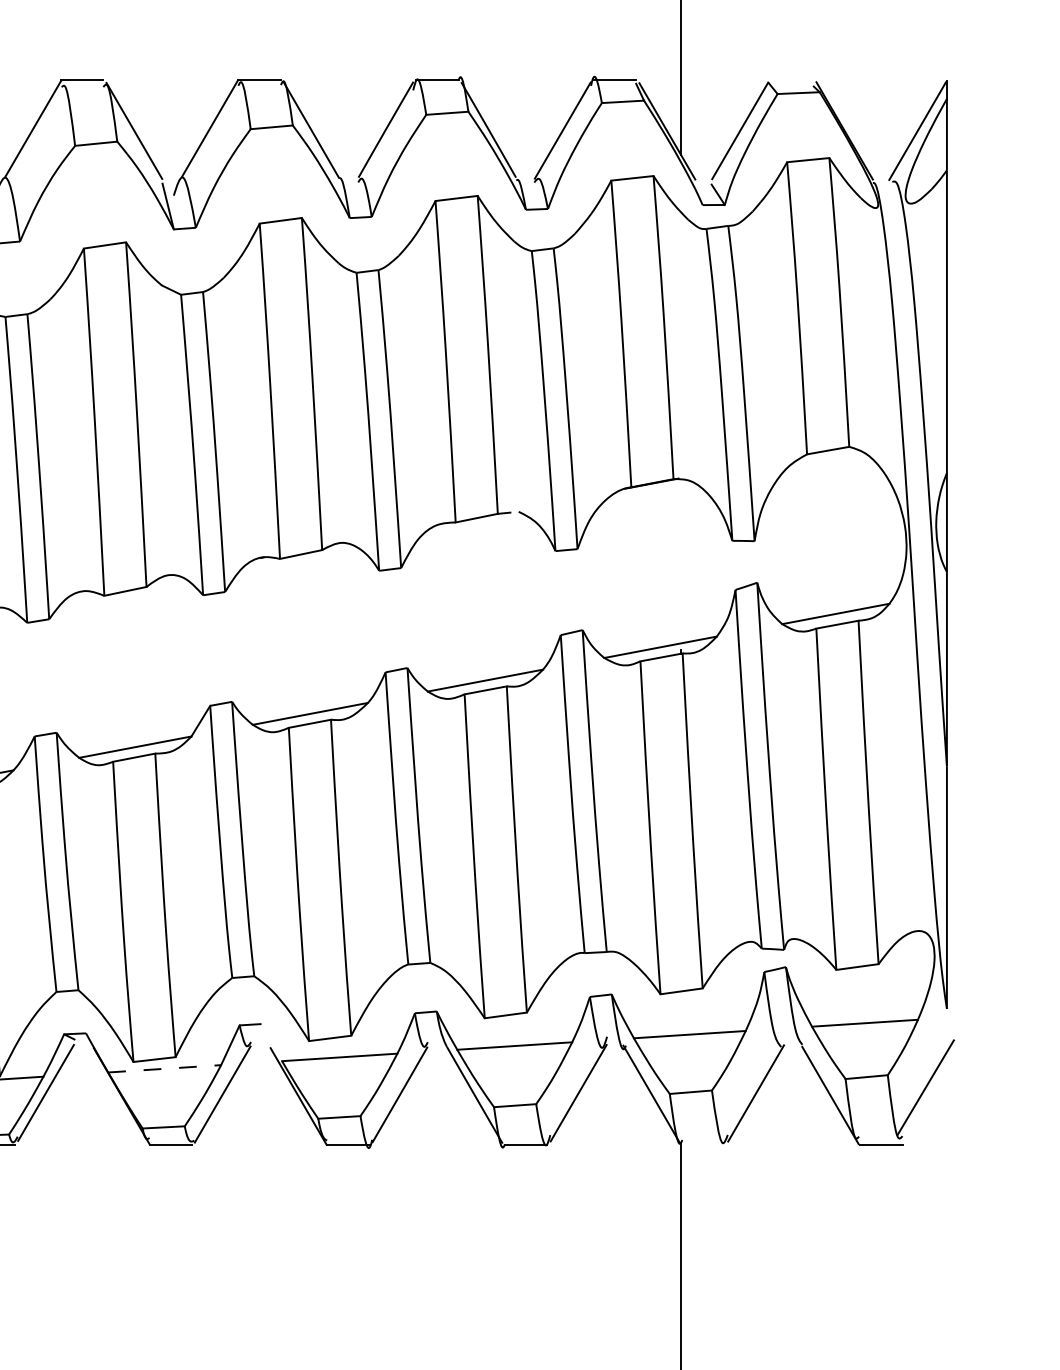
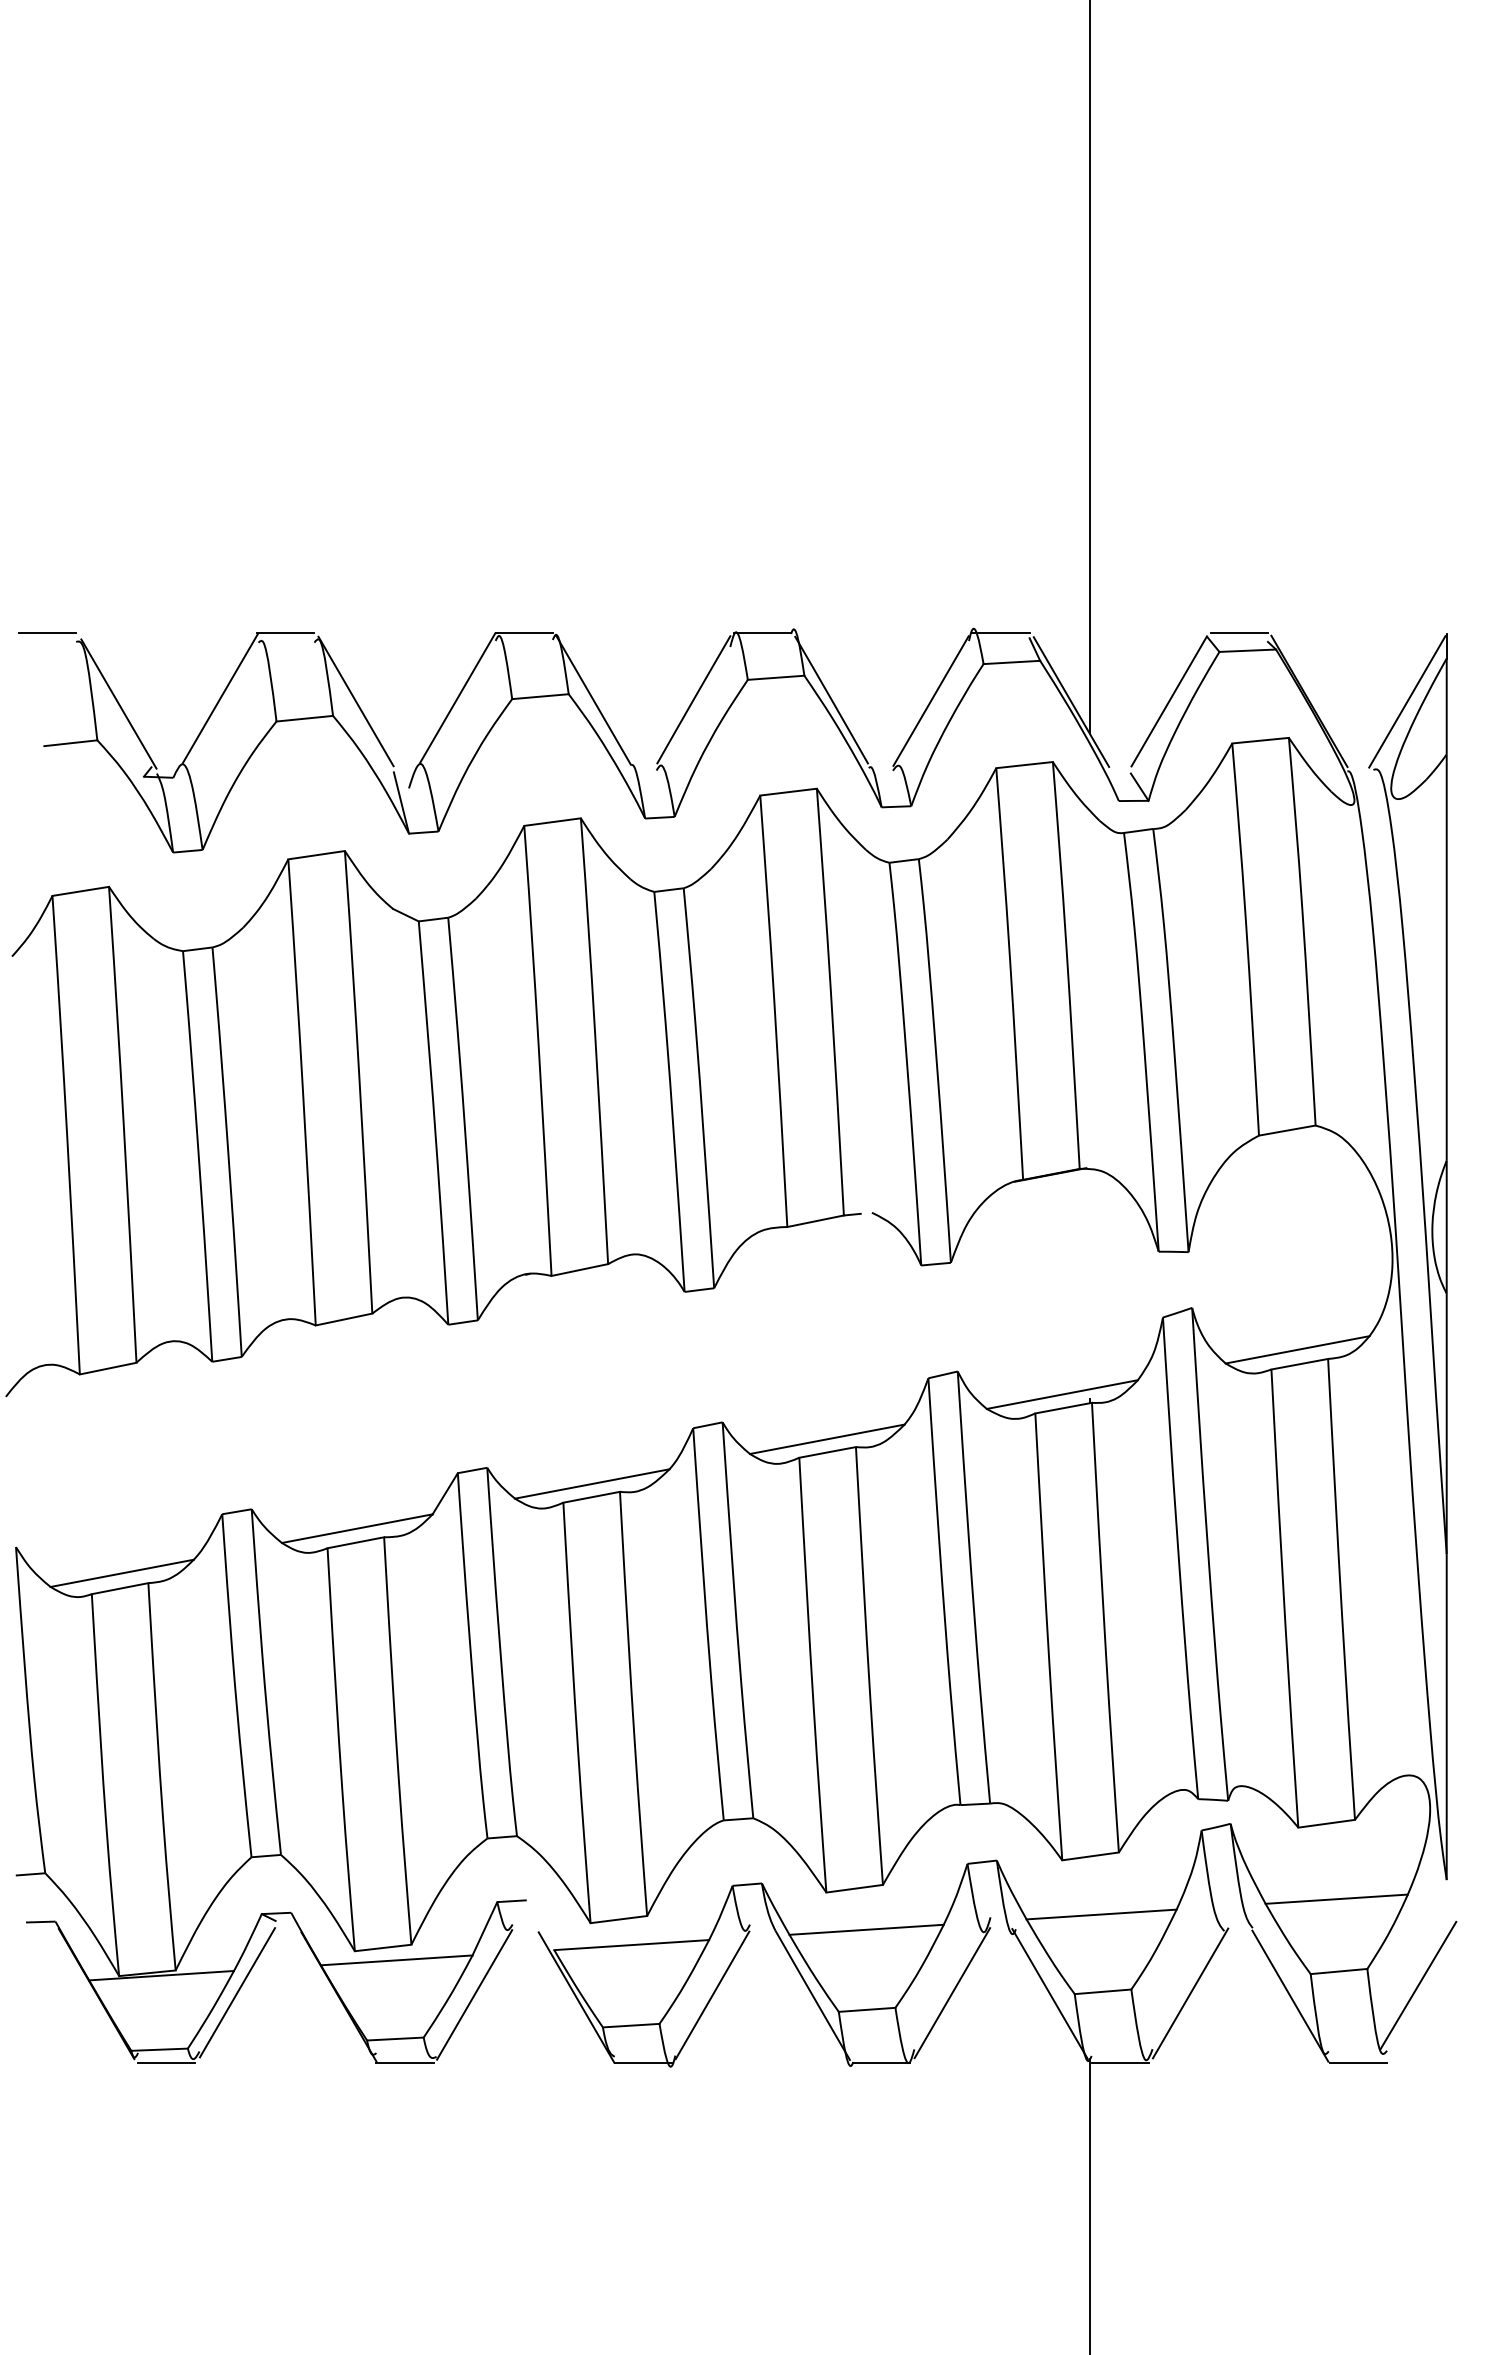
line: (791, 79) -> (1238, 632), added
line: (164, 1068) -> (396, 1960), dashed -> solid
line: (703, 1144) -> (1119, 2062), added

